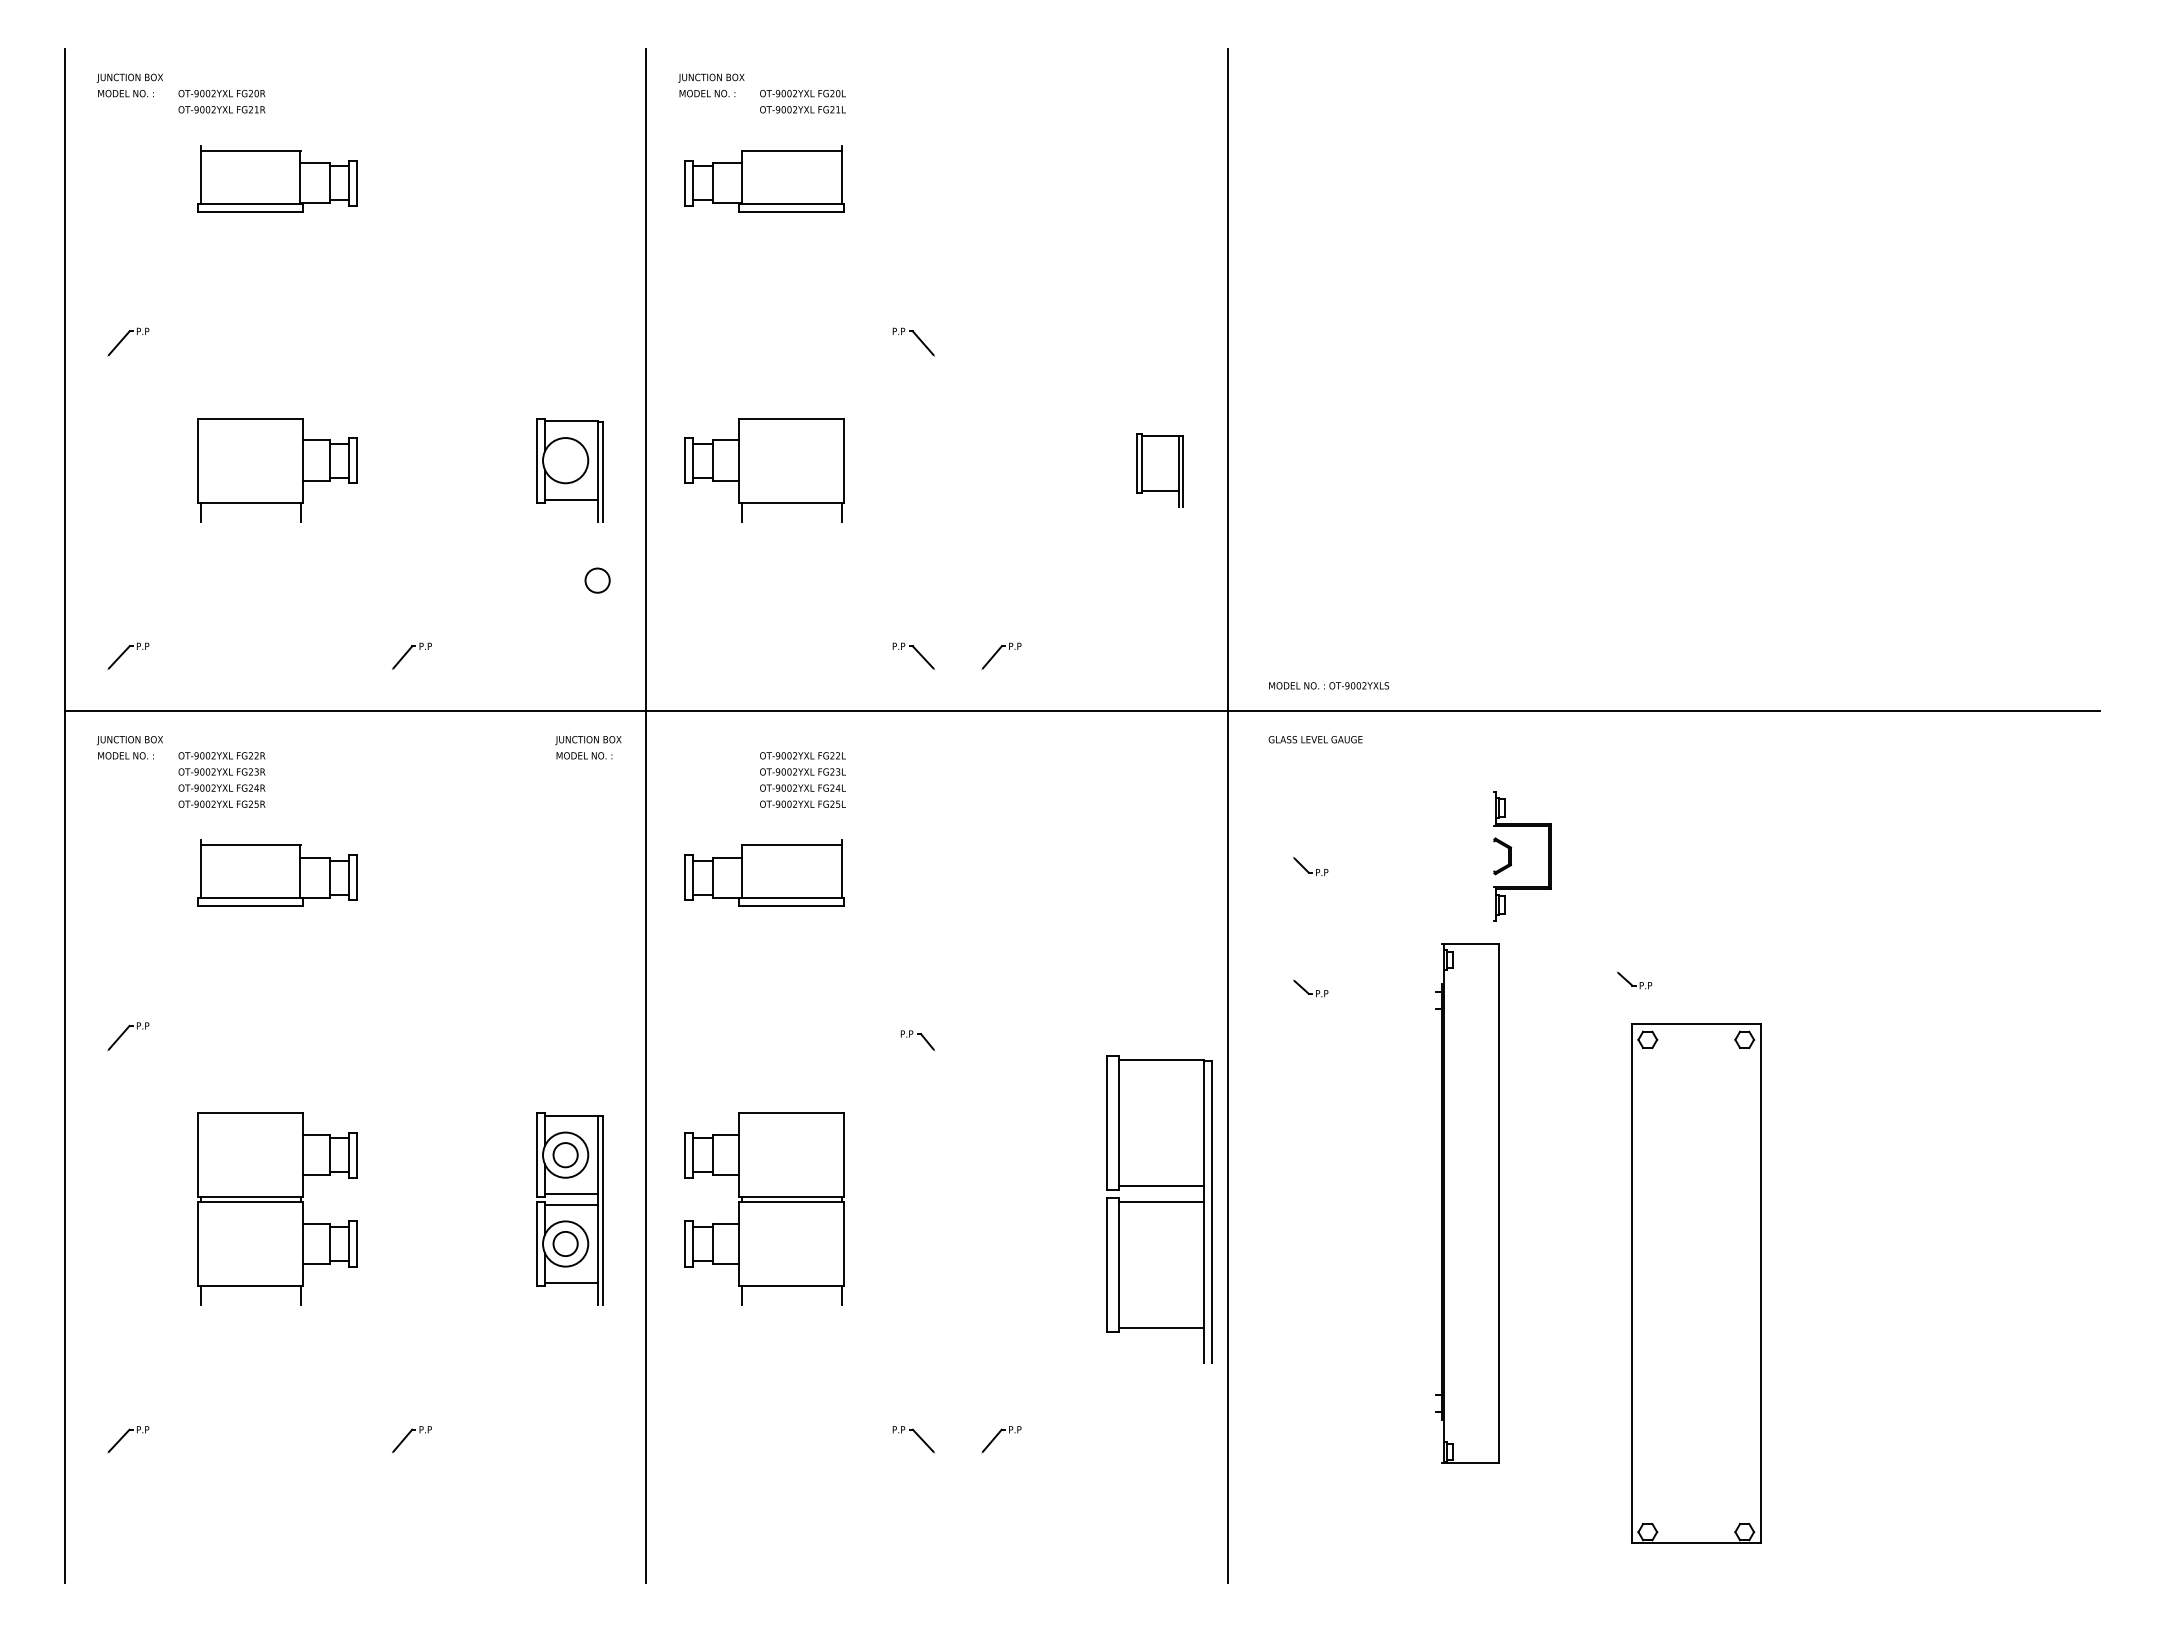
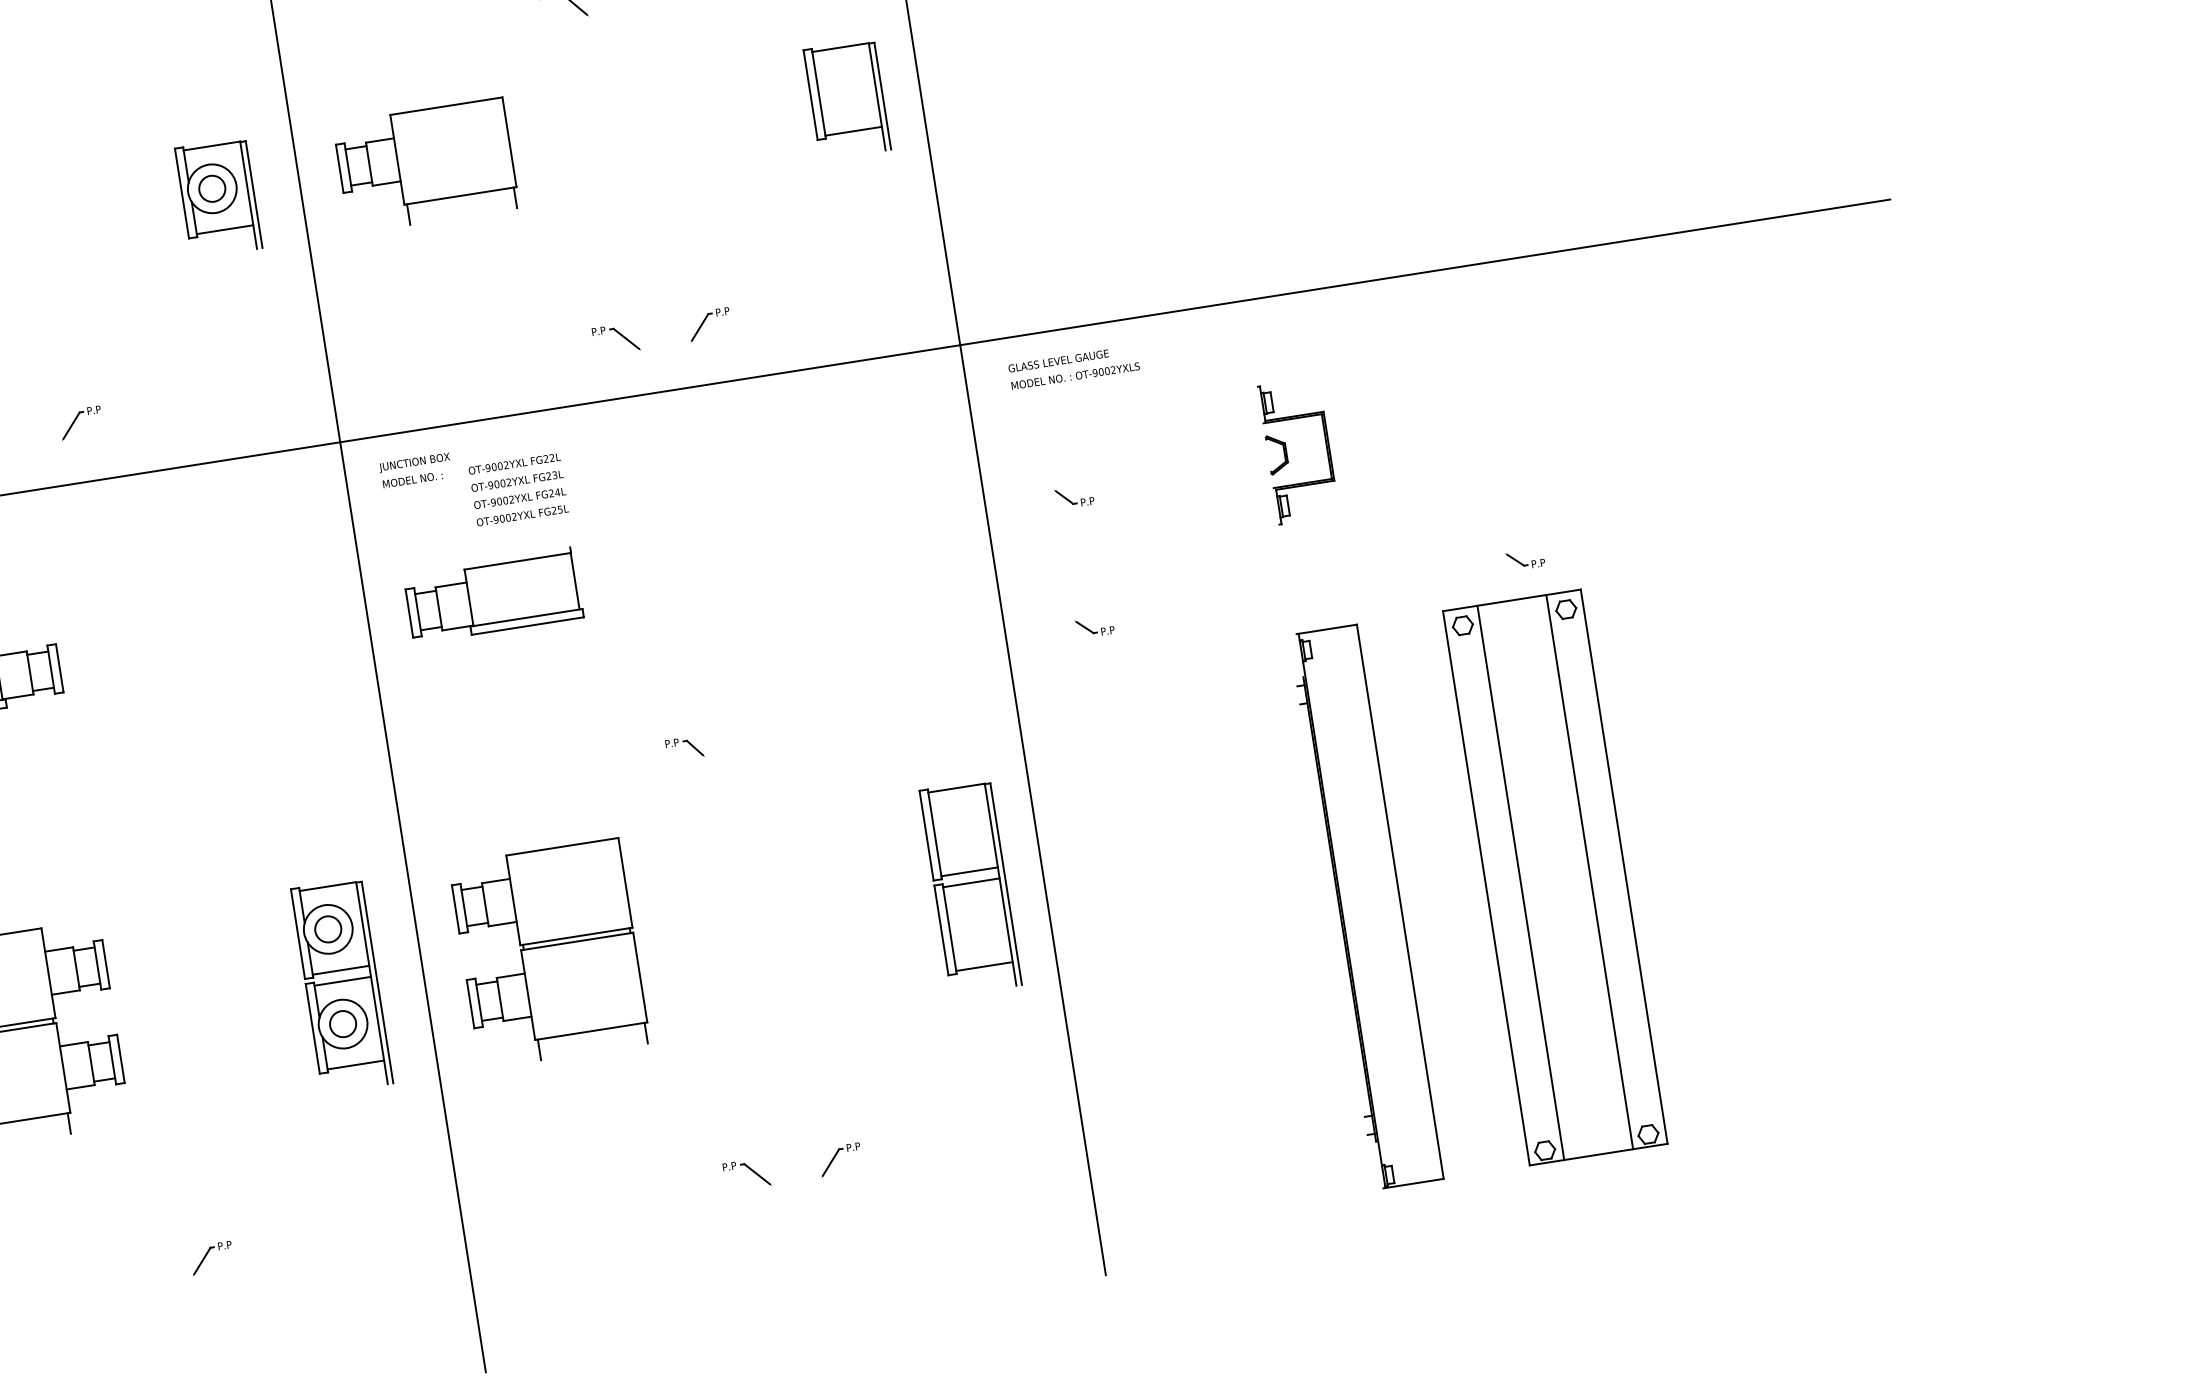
part: (1159, 470) -> (847, 100), size x1.43
circle: (597, 580) -> (212, 188), moved
text: (1329, 685) -> (1076, 375), moved
text: (588, 747) -> (415, 470), moved
part: (1634, 980) -> (1525, 559), moved
part: (1467, 1203) -> (1366, 906), moved
part: (1159, 1208) -> (970, 887), size x0.62
line: (1663, 1283) -> (1520, 882), added
line: (1728, 1283) -> (1589, 872), added

